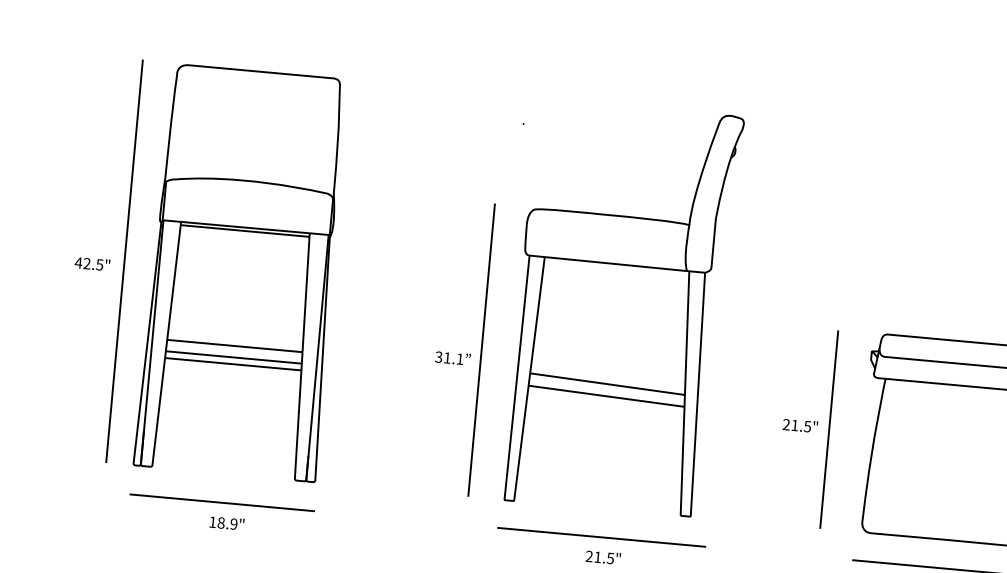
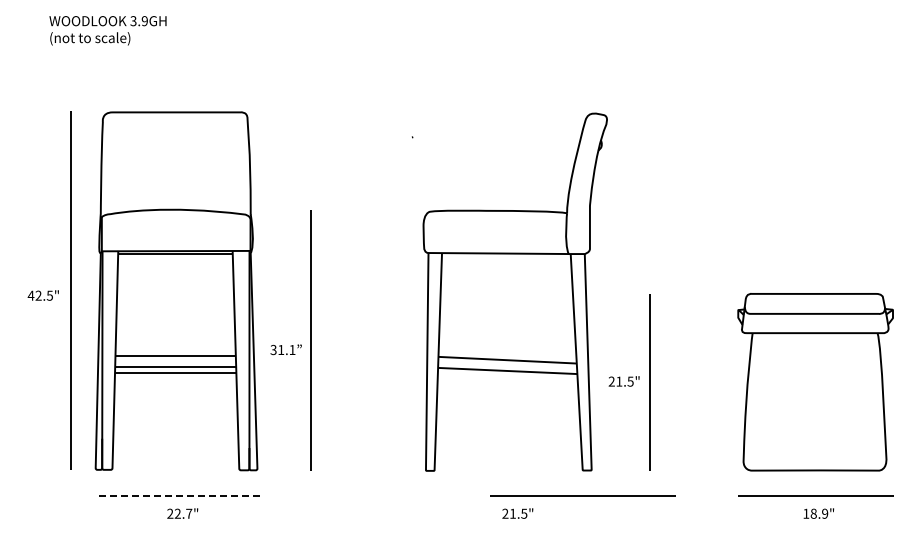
part: (458, 348) -> (290, 340), moved
part: (806, 427) -> (629, 382), moved
line: (221, 502) -> (176, 495), solid -> dashed
text: (223, 522) -> (179, 513), 18.9" -> 22.7"
line: (601, 536) -> (582, 495), moved

